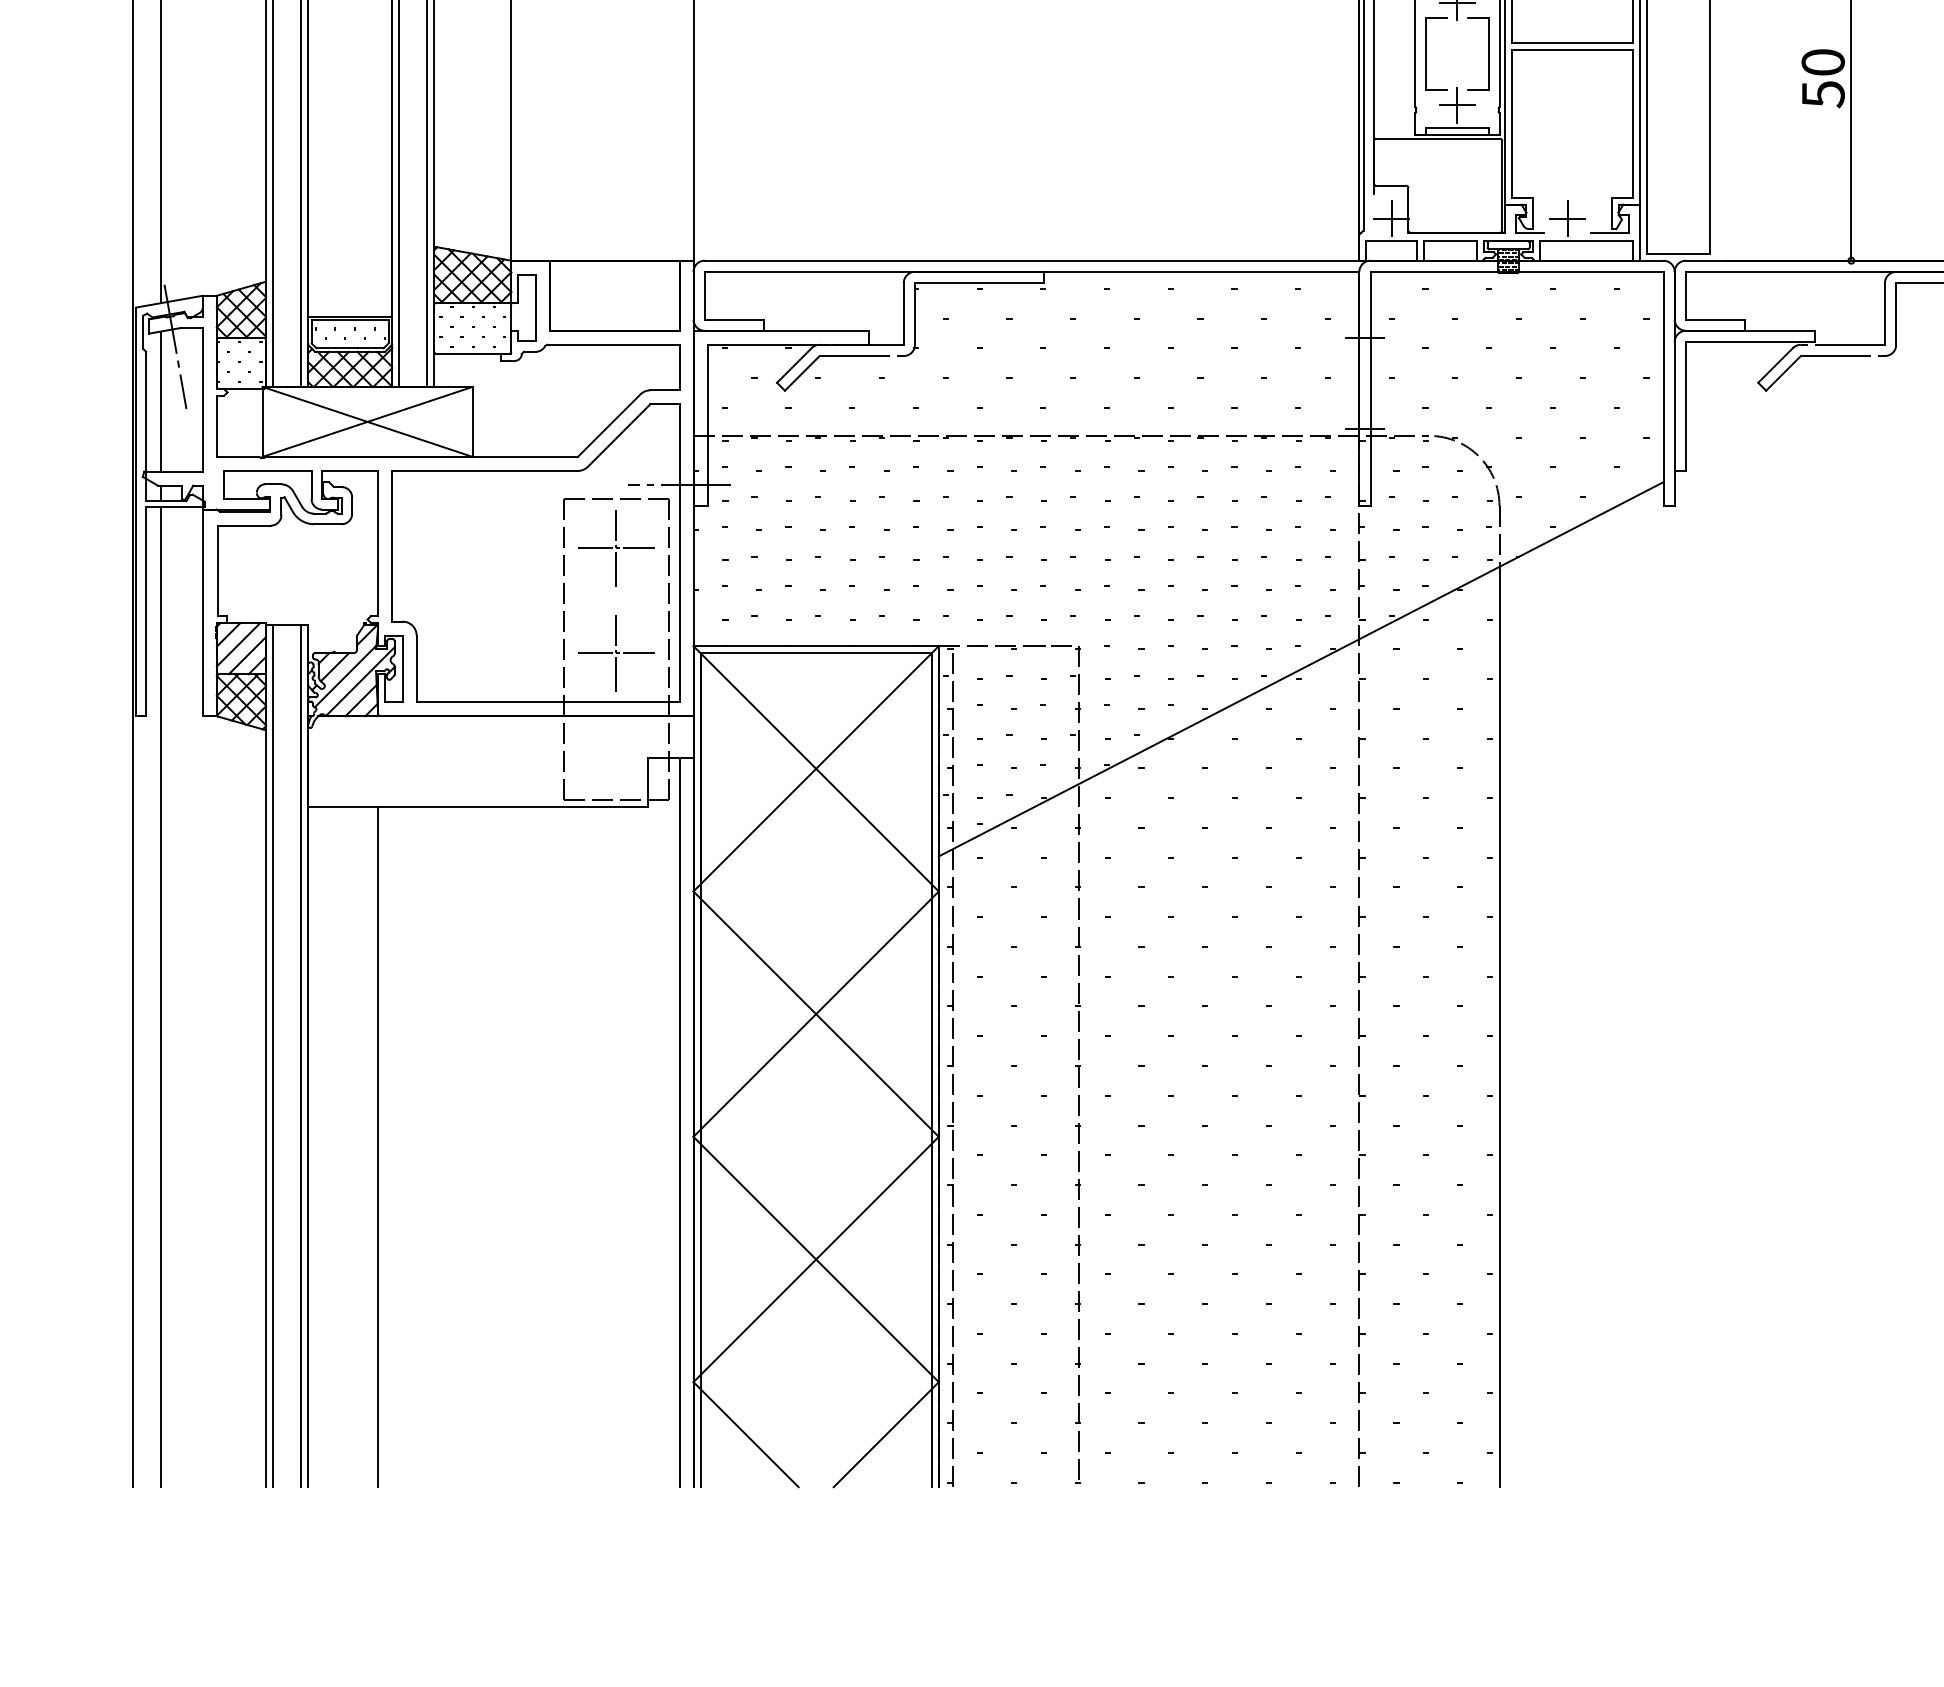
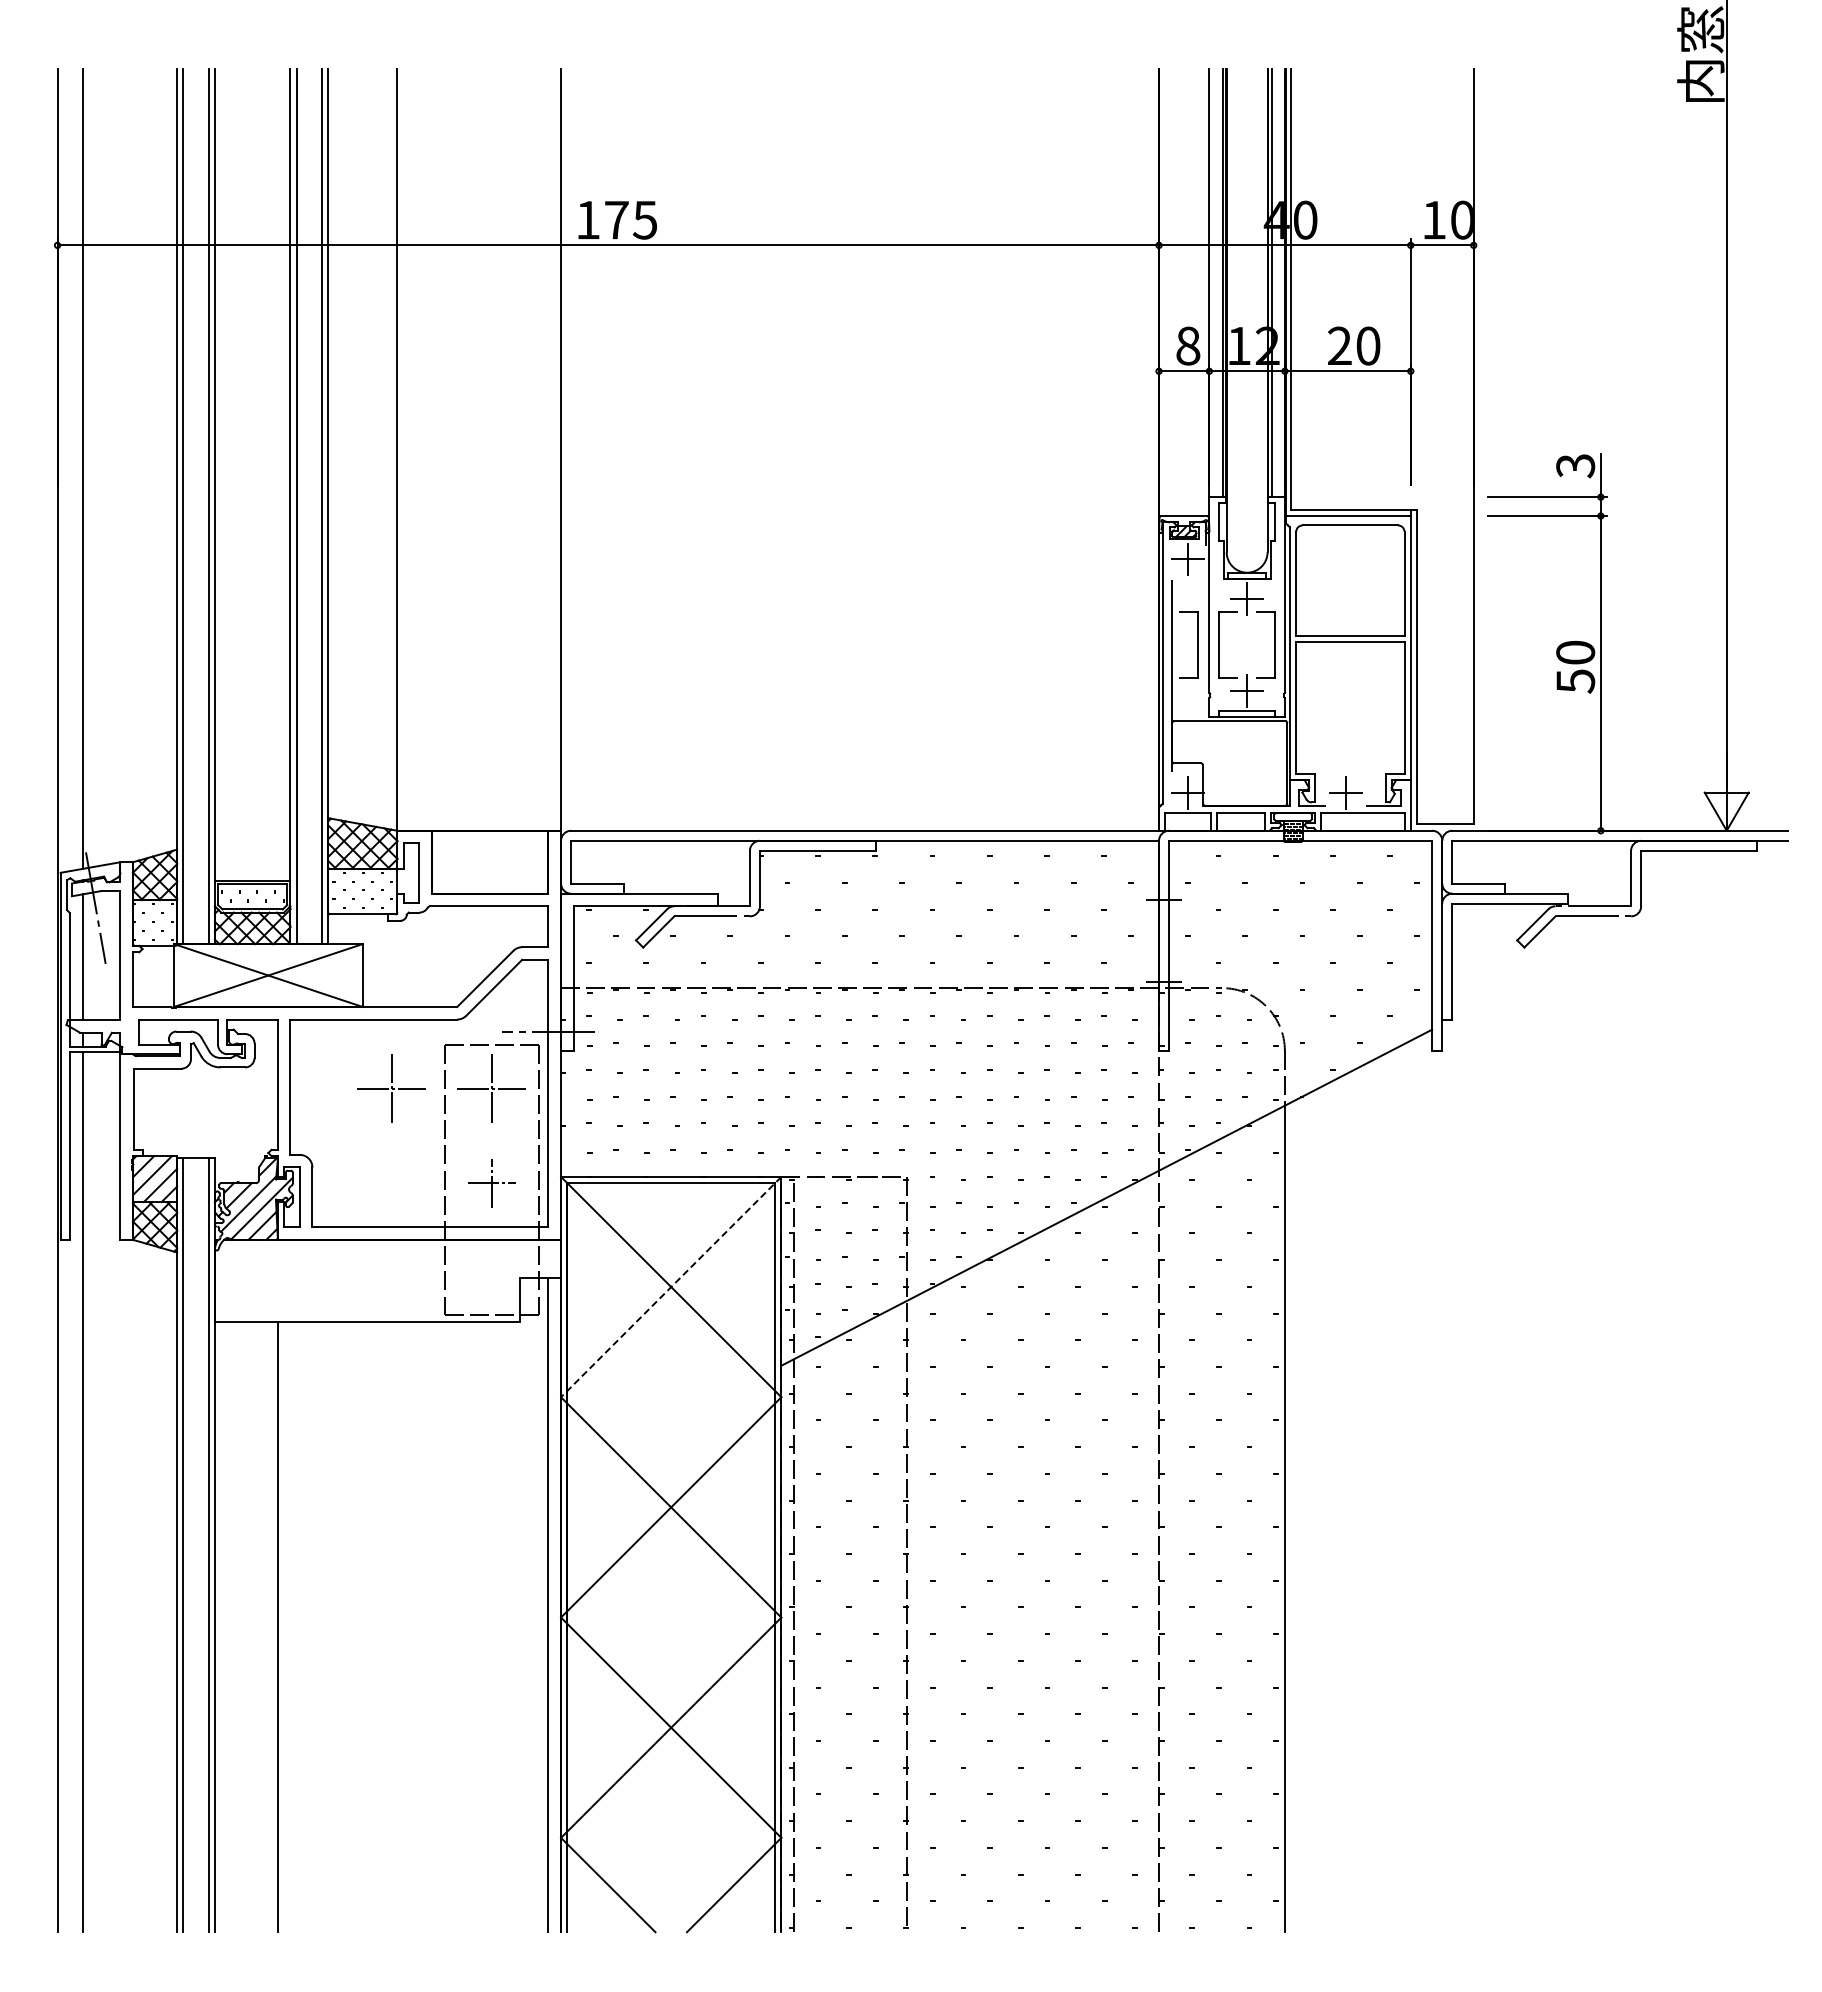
part: (1402, 53) -> (1197, 644), added
part: (504, 547) -> (391, 1088), added
part: (616, 653) -> (491, 1183), size x0.7
line: (816, 769) -> (671, 1287), solid -> dashed

